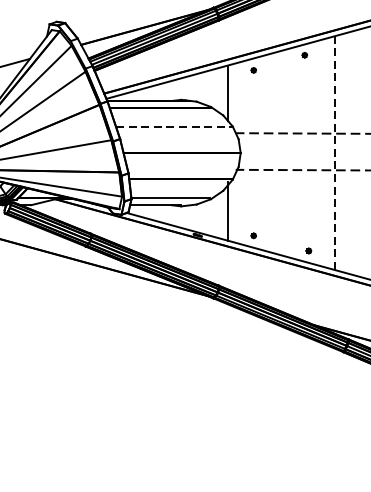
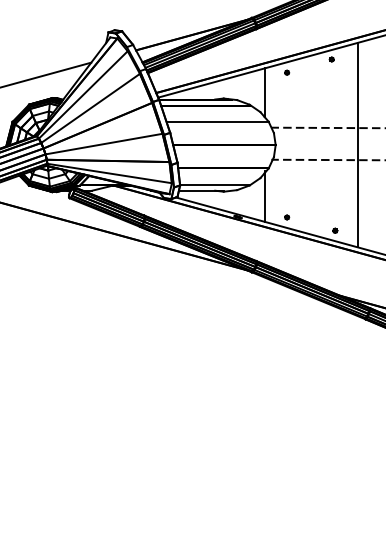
line: (175, 127) -> (218, 122), dashed -> solid
line: (334, 152) -> (357, 144), dashed -> solid

